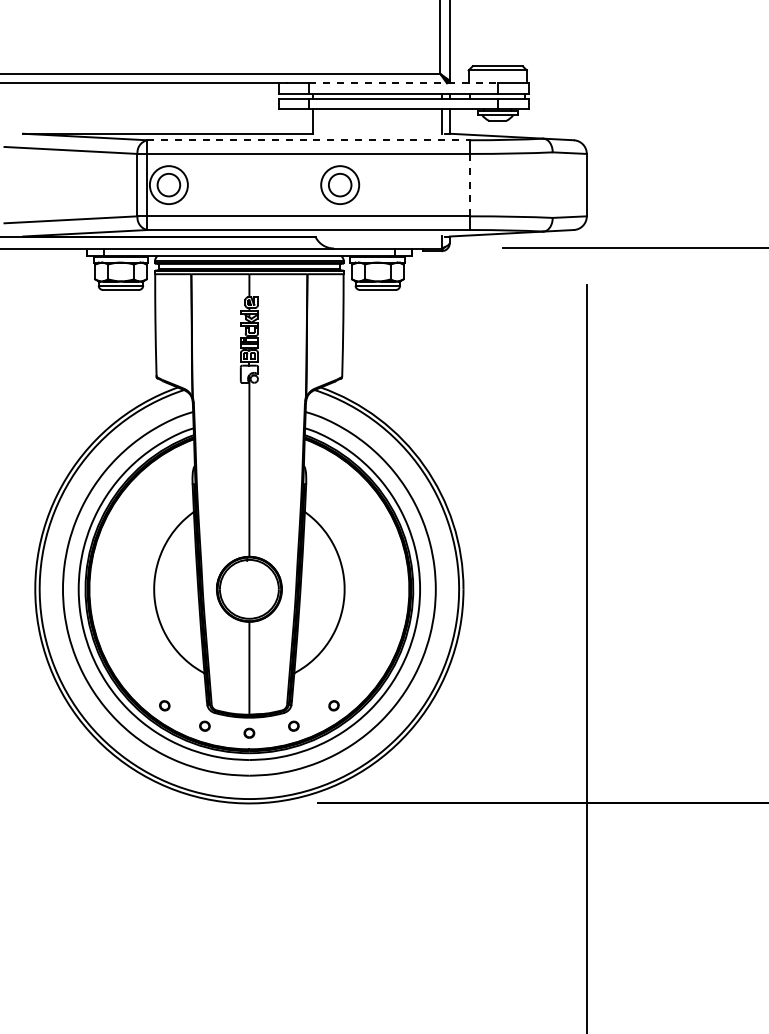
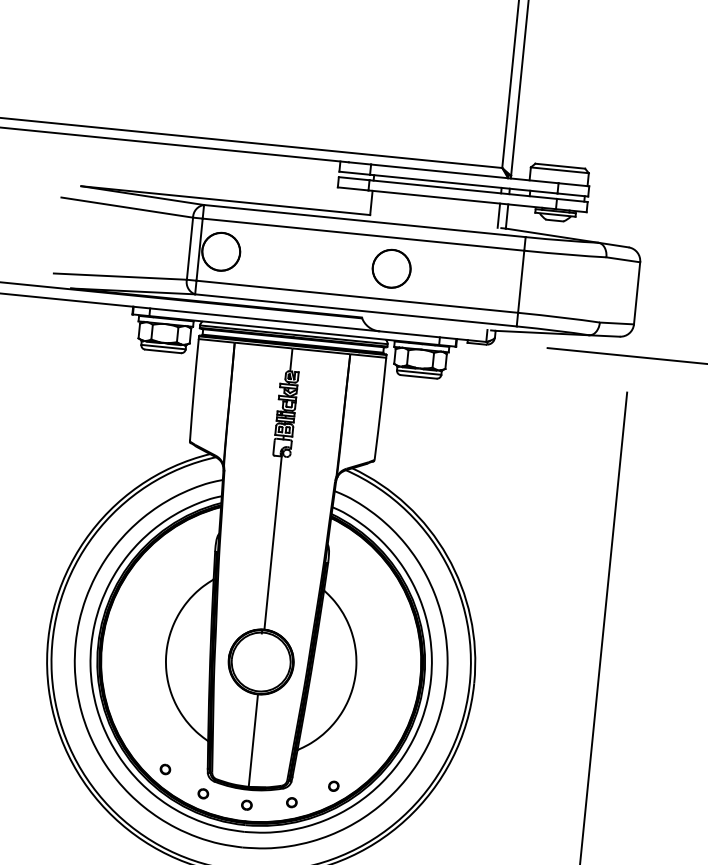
line: (404, 83) -> (465, 174), dashed -> solid
line: (308, 140) -> (364, 221), dashed -> solid
circle: (168, 184) -> (220, 251), size x1.67
circle: (340, 184) -> (392, 268), size x1.67
line: (470, 184) -> (521, 281), dashed -> solid

